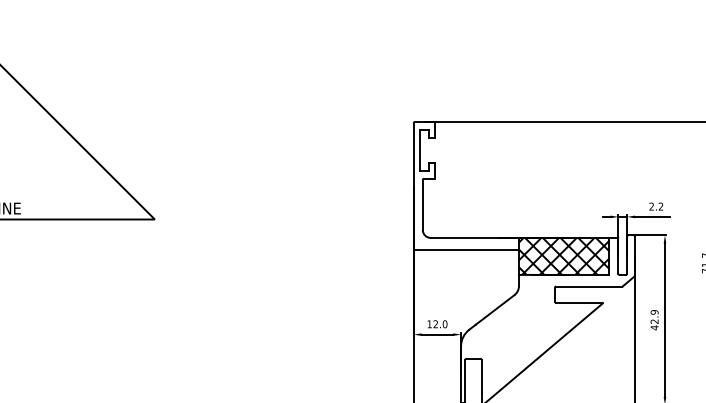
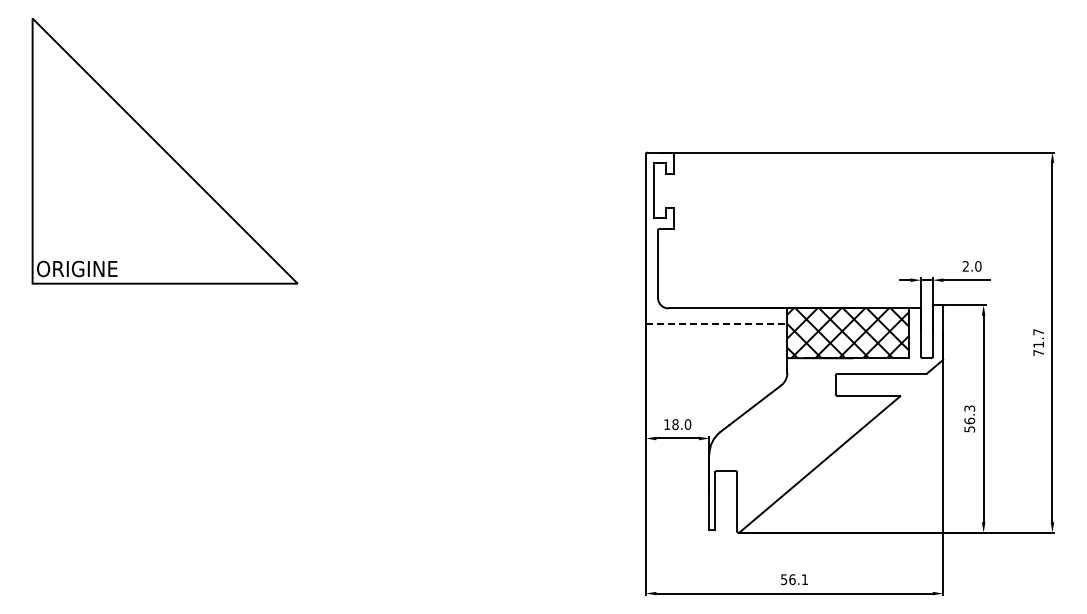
text: (661, 206) -> (978, 266), 2.2 -> 2.0
line: (466, 249) -> (716, 324), solid -> dashed
text: (654, 319) -> (969, 418), 42.9 -> 56.3
text: (435, 324) -> (675, 424), 12.0 -> 18.0

